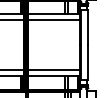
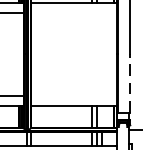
line: (54, 20) -> (74, 13), removed
line: (87, 62) -> (129, 82), solid -> dashed
line: (54, 70) -> (74, 96), removed

